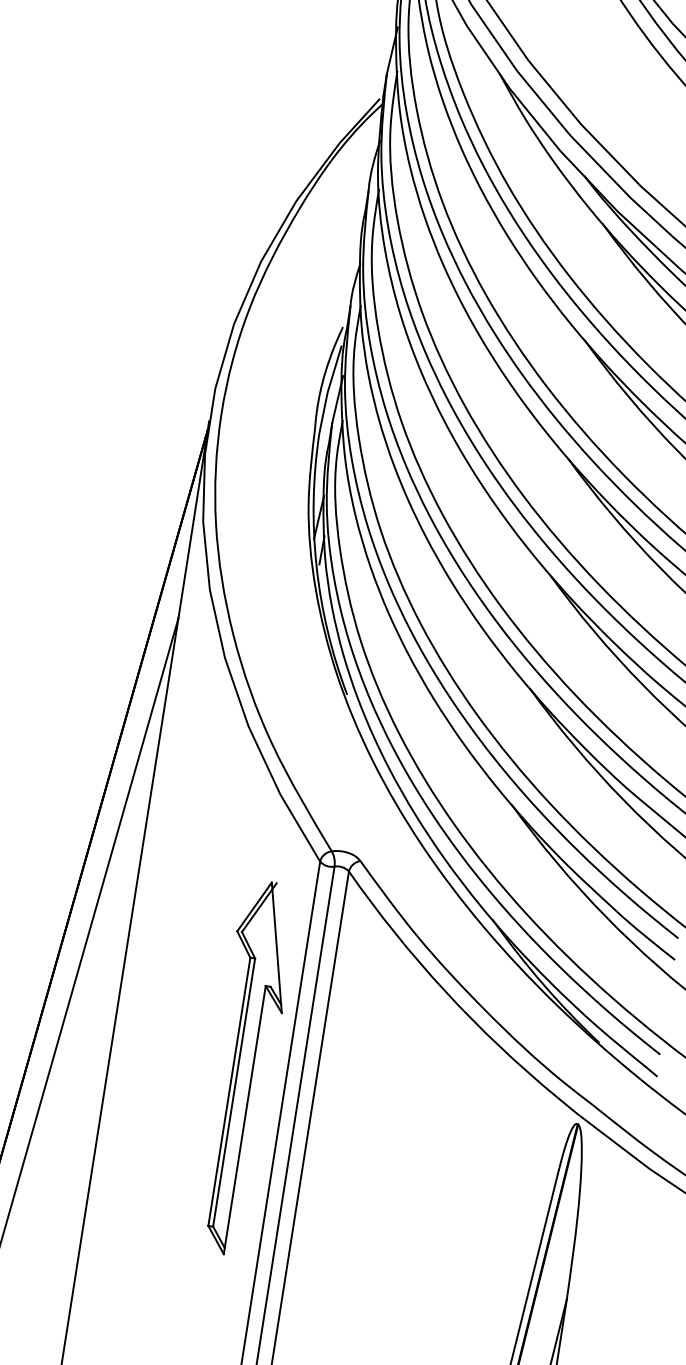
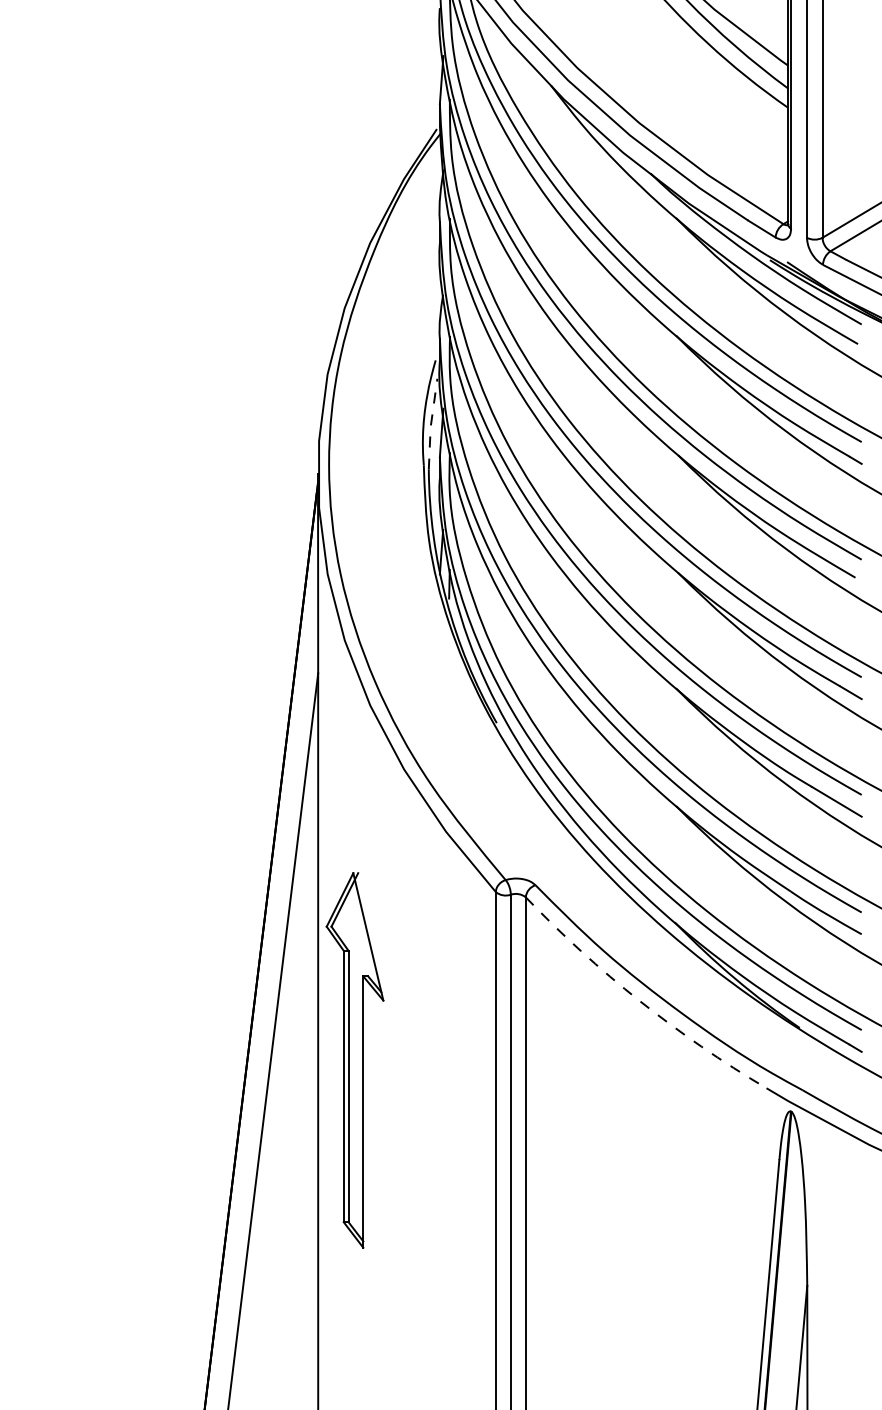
line: (328, 389) -> (431, 424), solid -> dashed
arc: (445, 991) -> (639, 1000), solid -> dashed
part: (244, 1067) -> (354, 1060), moved

